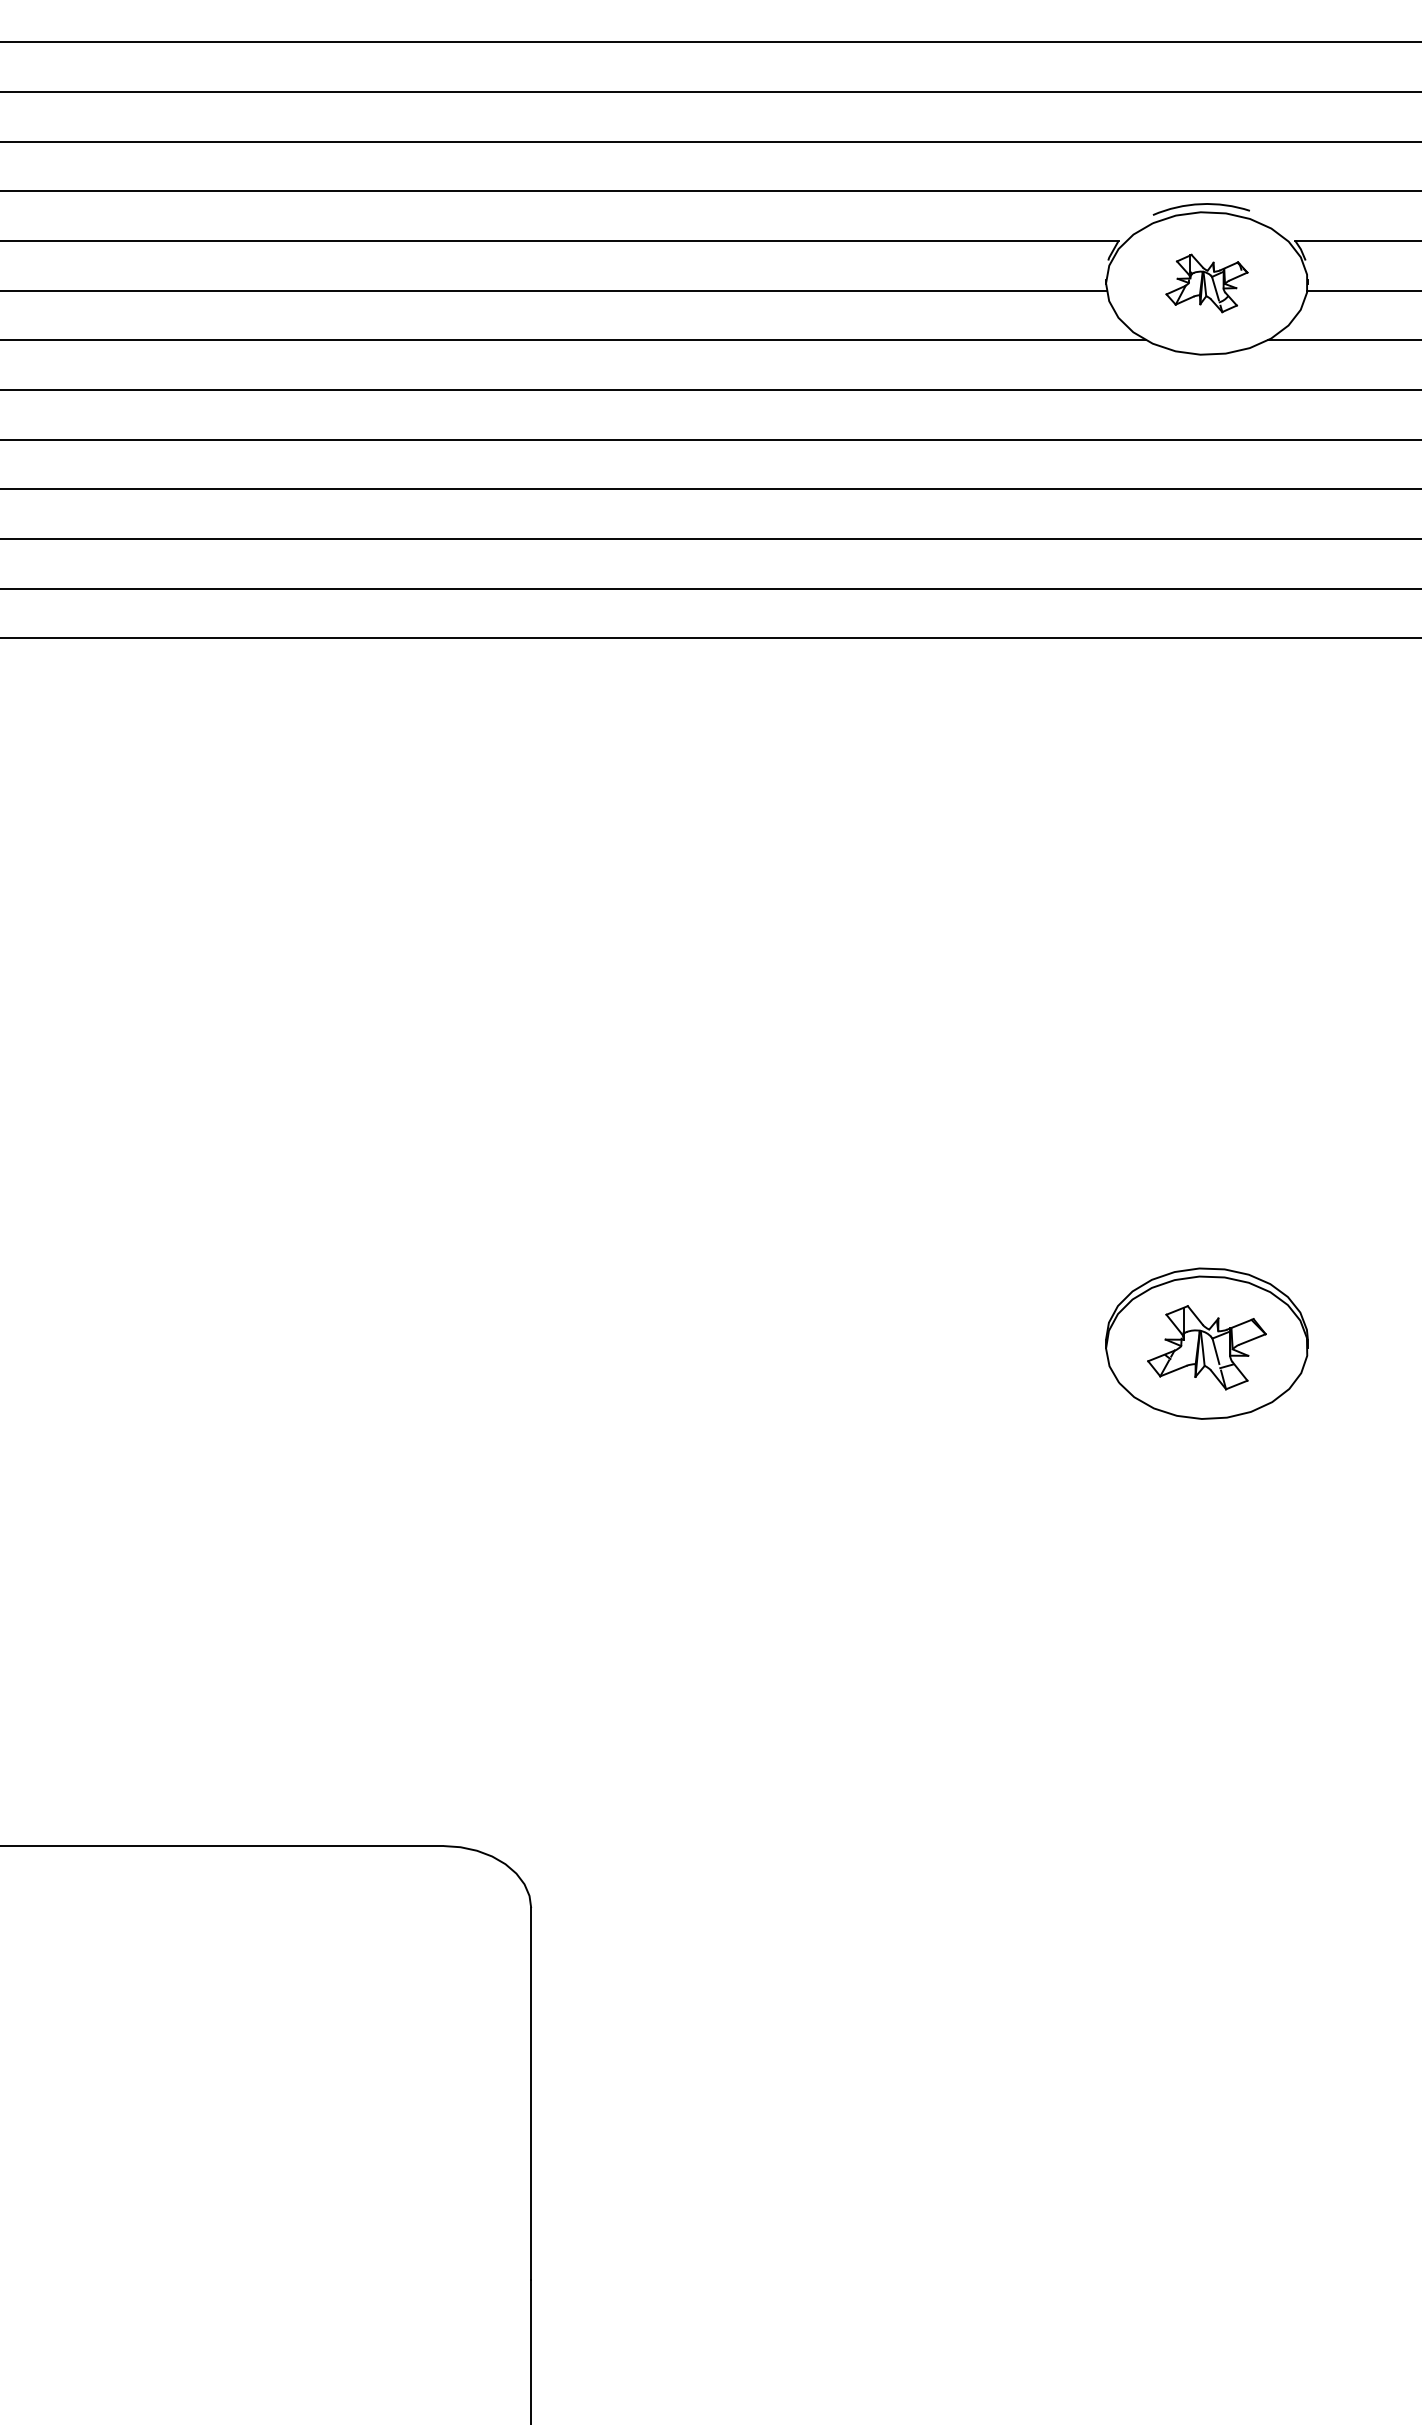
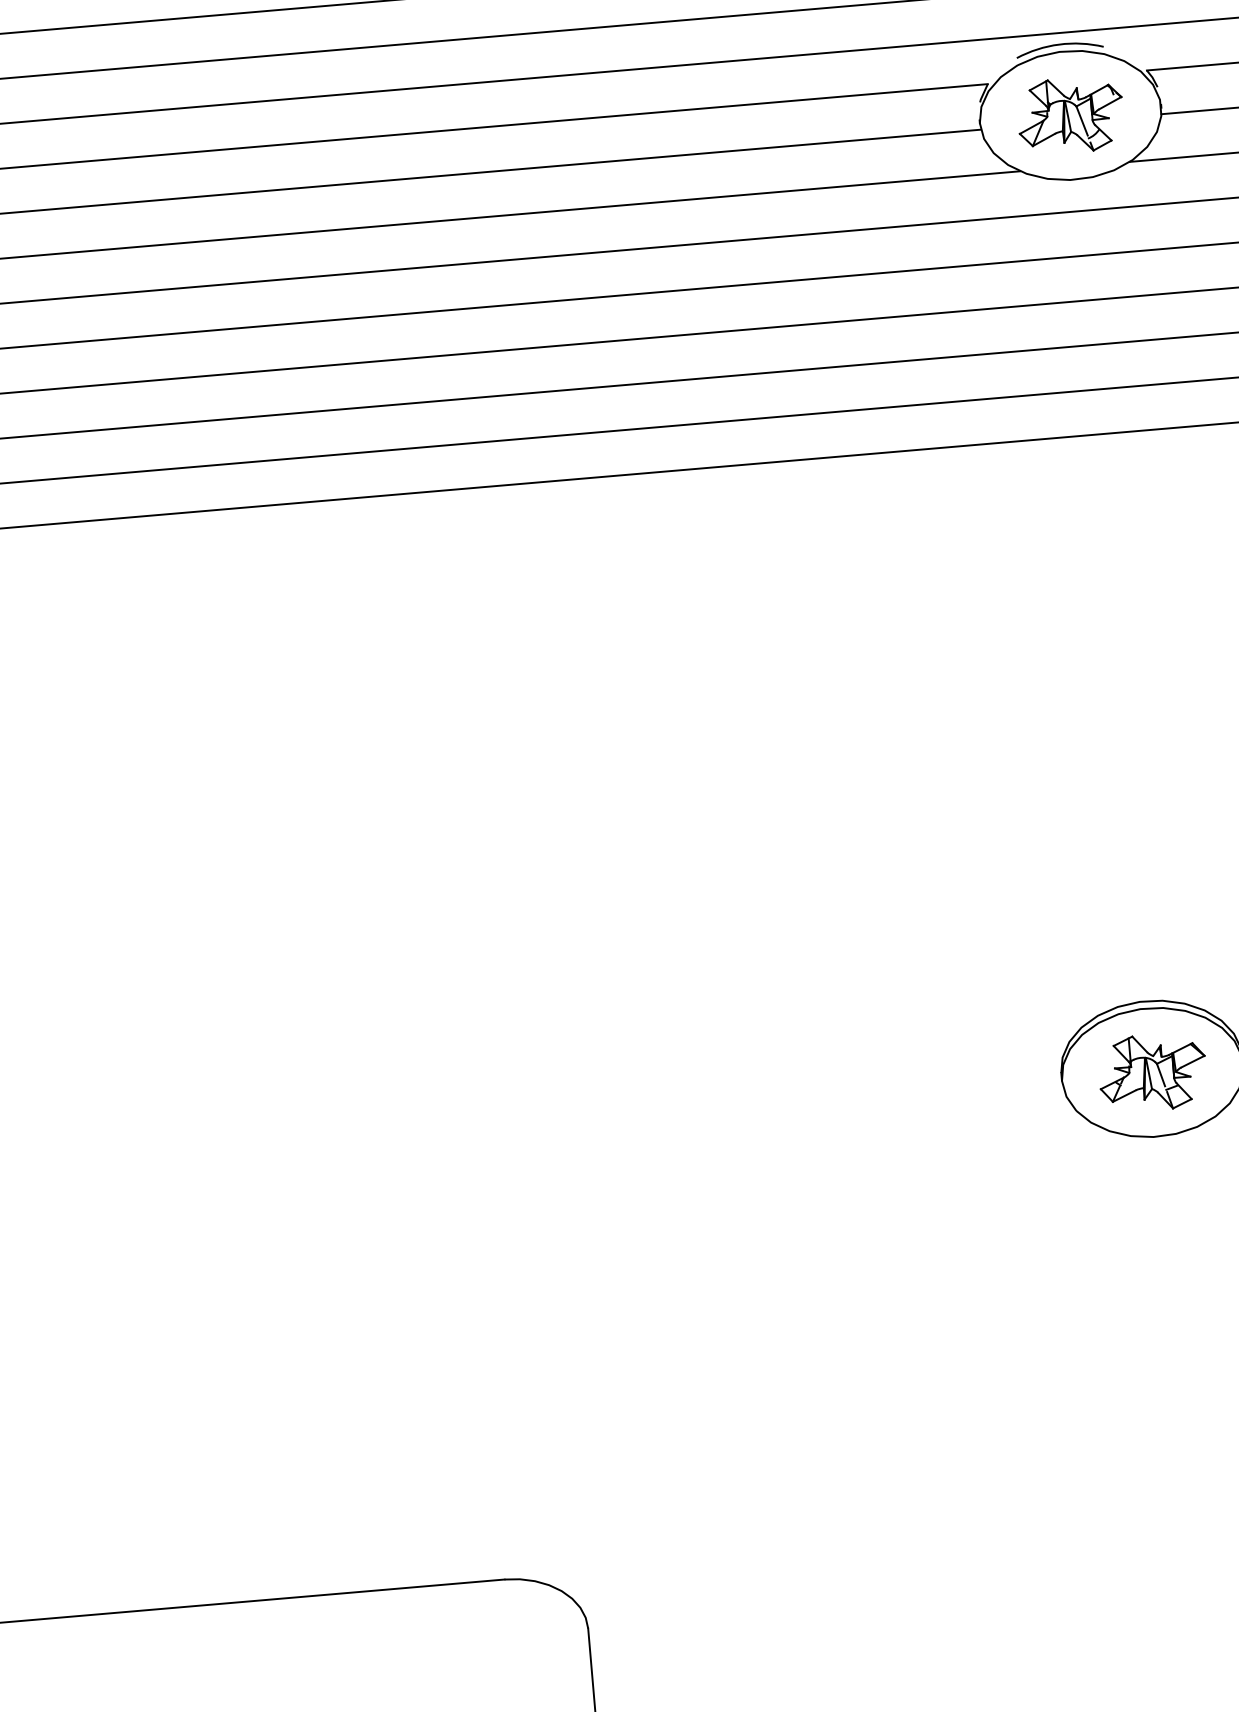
part: (1206, 283) -> (1070, 115), size x1.43

